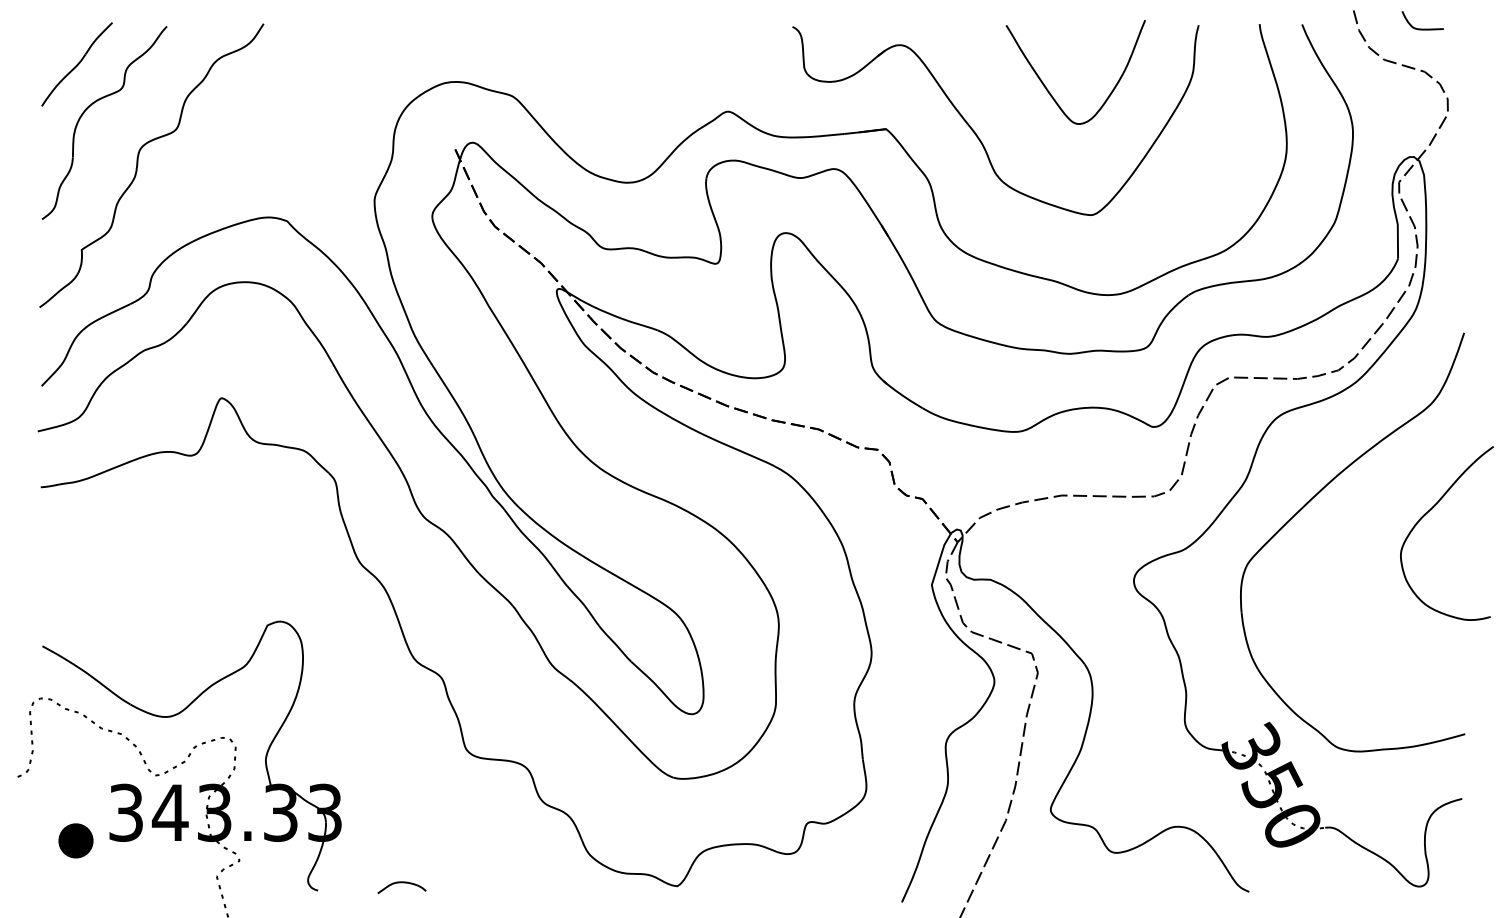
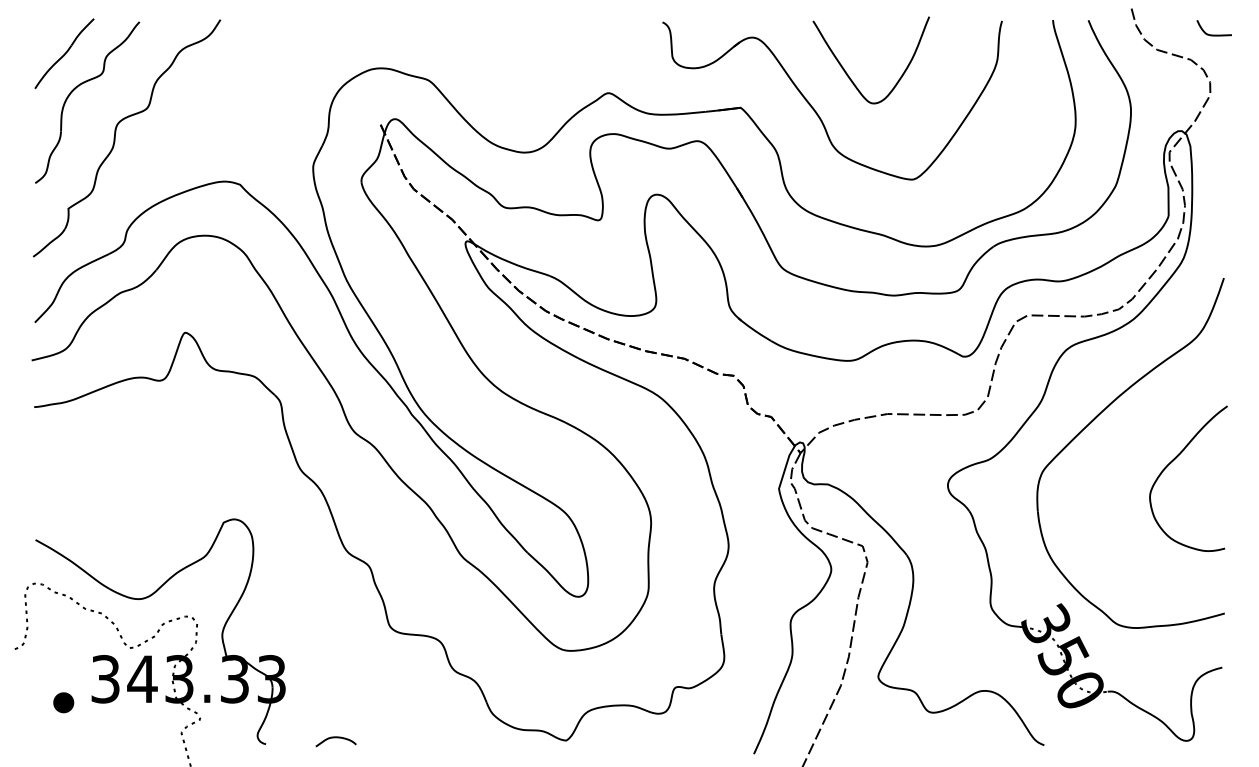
curve: (1421, 28) -> (1213, 34), moved
curve: (1048, 89) -> (848, 74), moved
curve: (1427, 514) -> (1172, 462), moved
part: (75, 840) -> (63, 702), size x0.71

